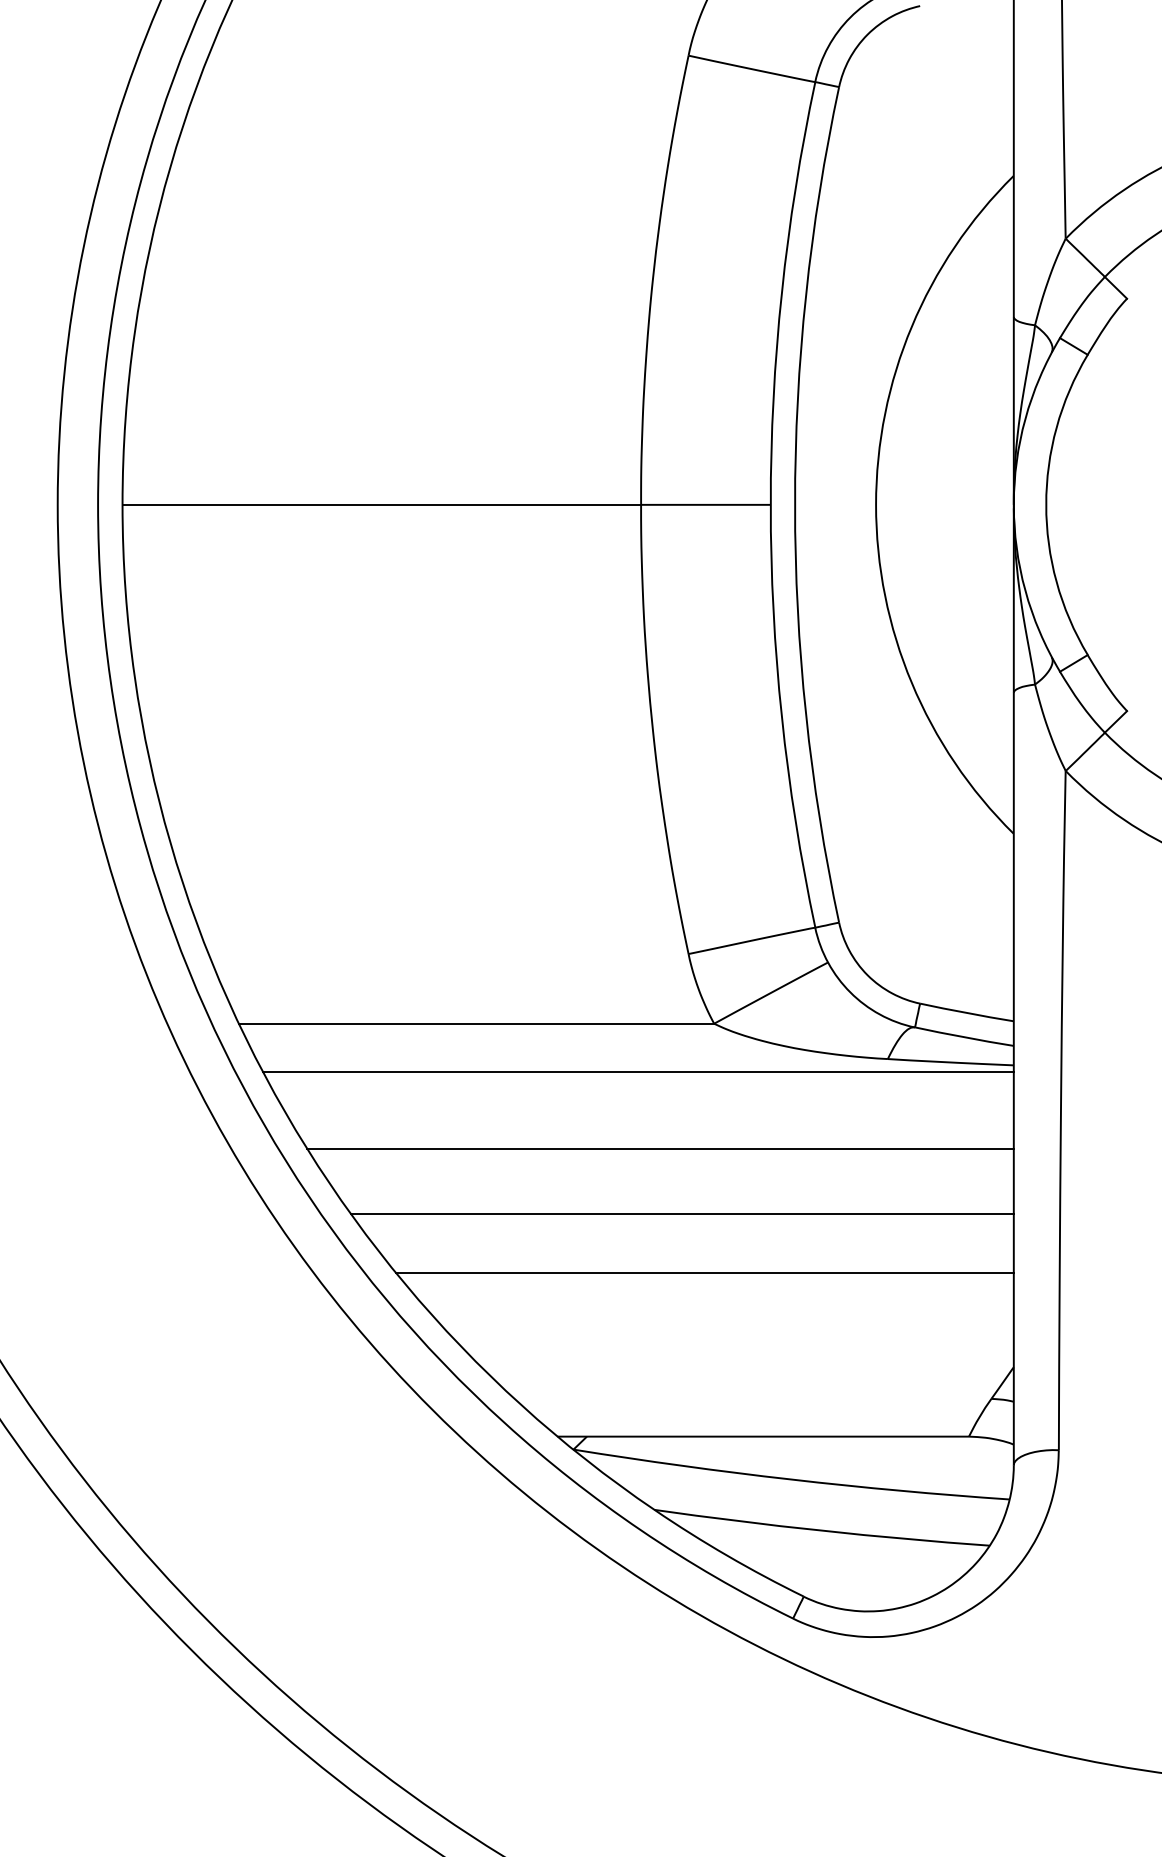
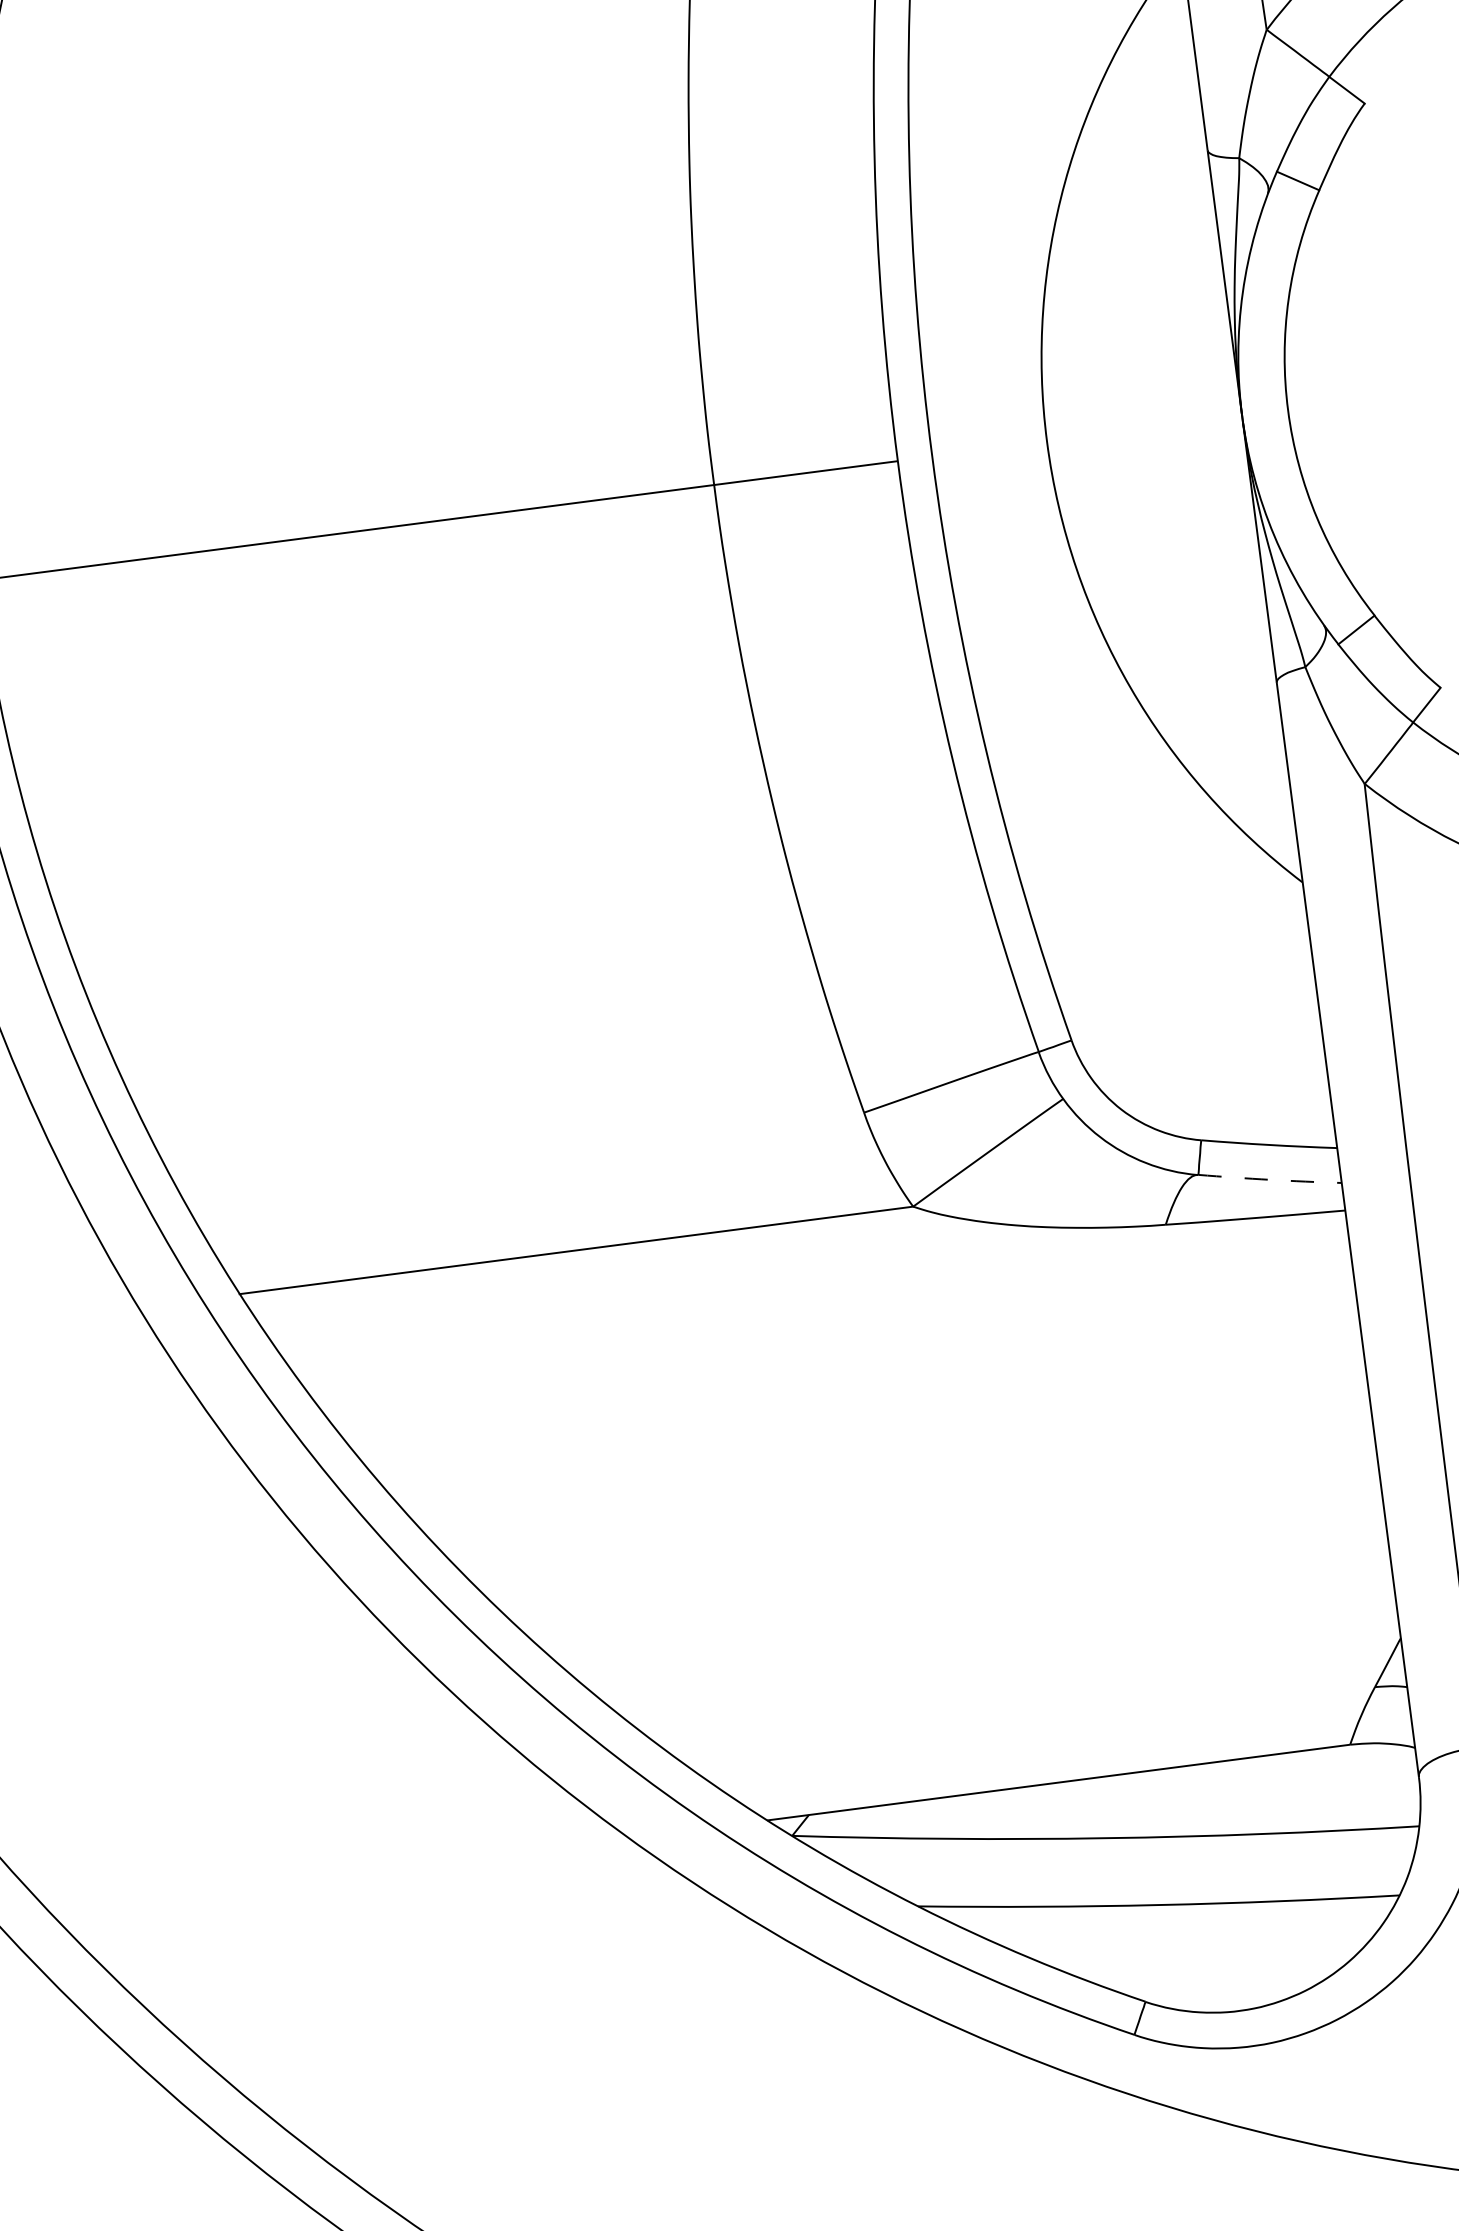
arc: (964, 1037) -> (1270, 1180), solid -> dashed
line: (637, 1071) -> (813, 1288), removed
line: (660, 1148) -> (860, 1393), removed
line: (681, 1213) -> (901, 1481), removed
line: (704, 1273) -> (945, 1562), removed

